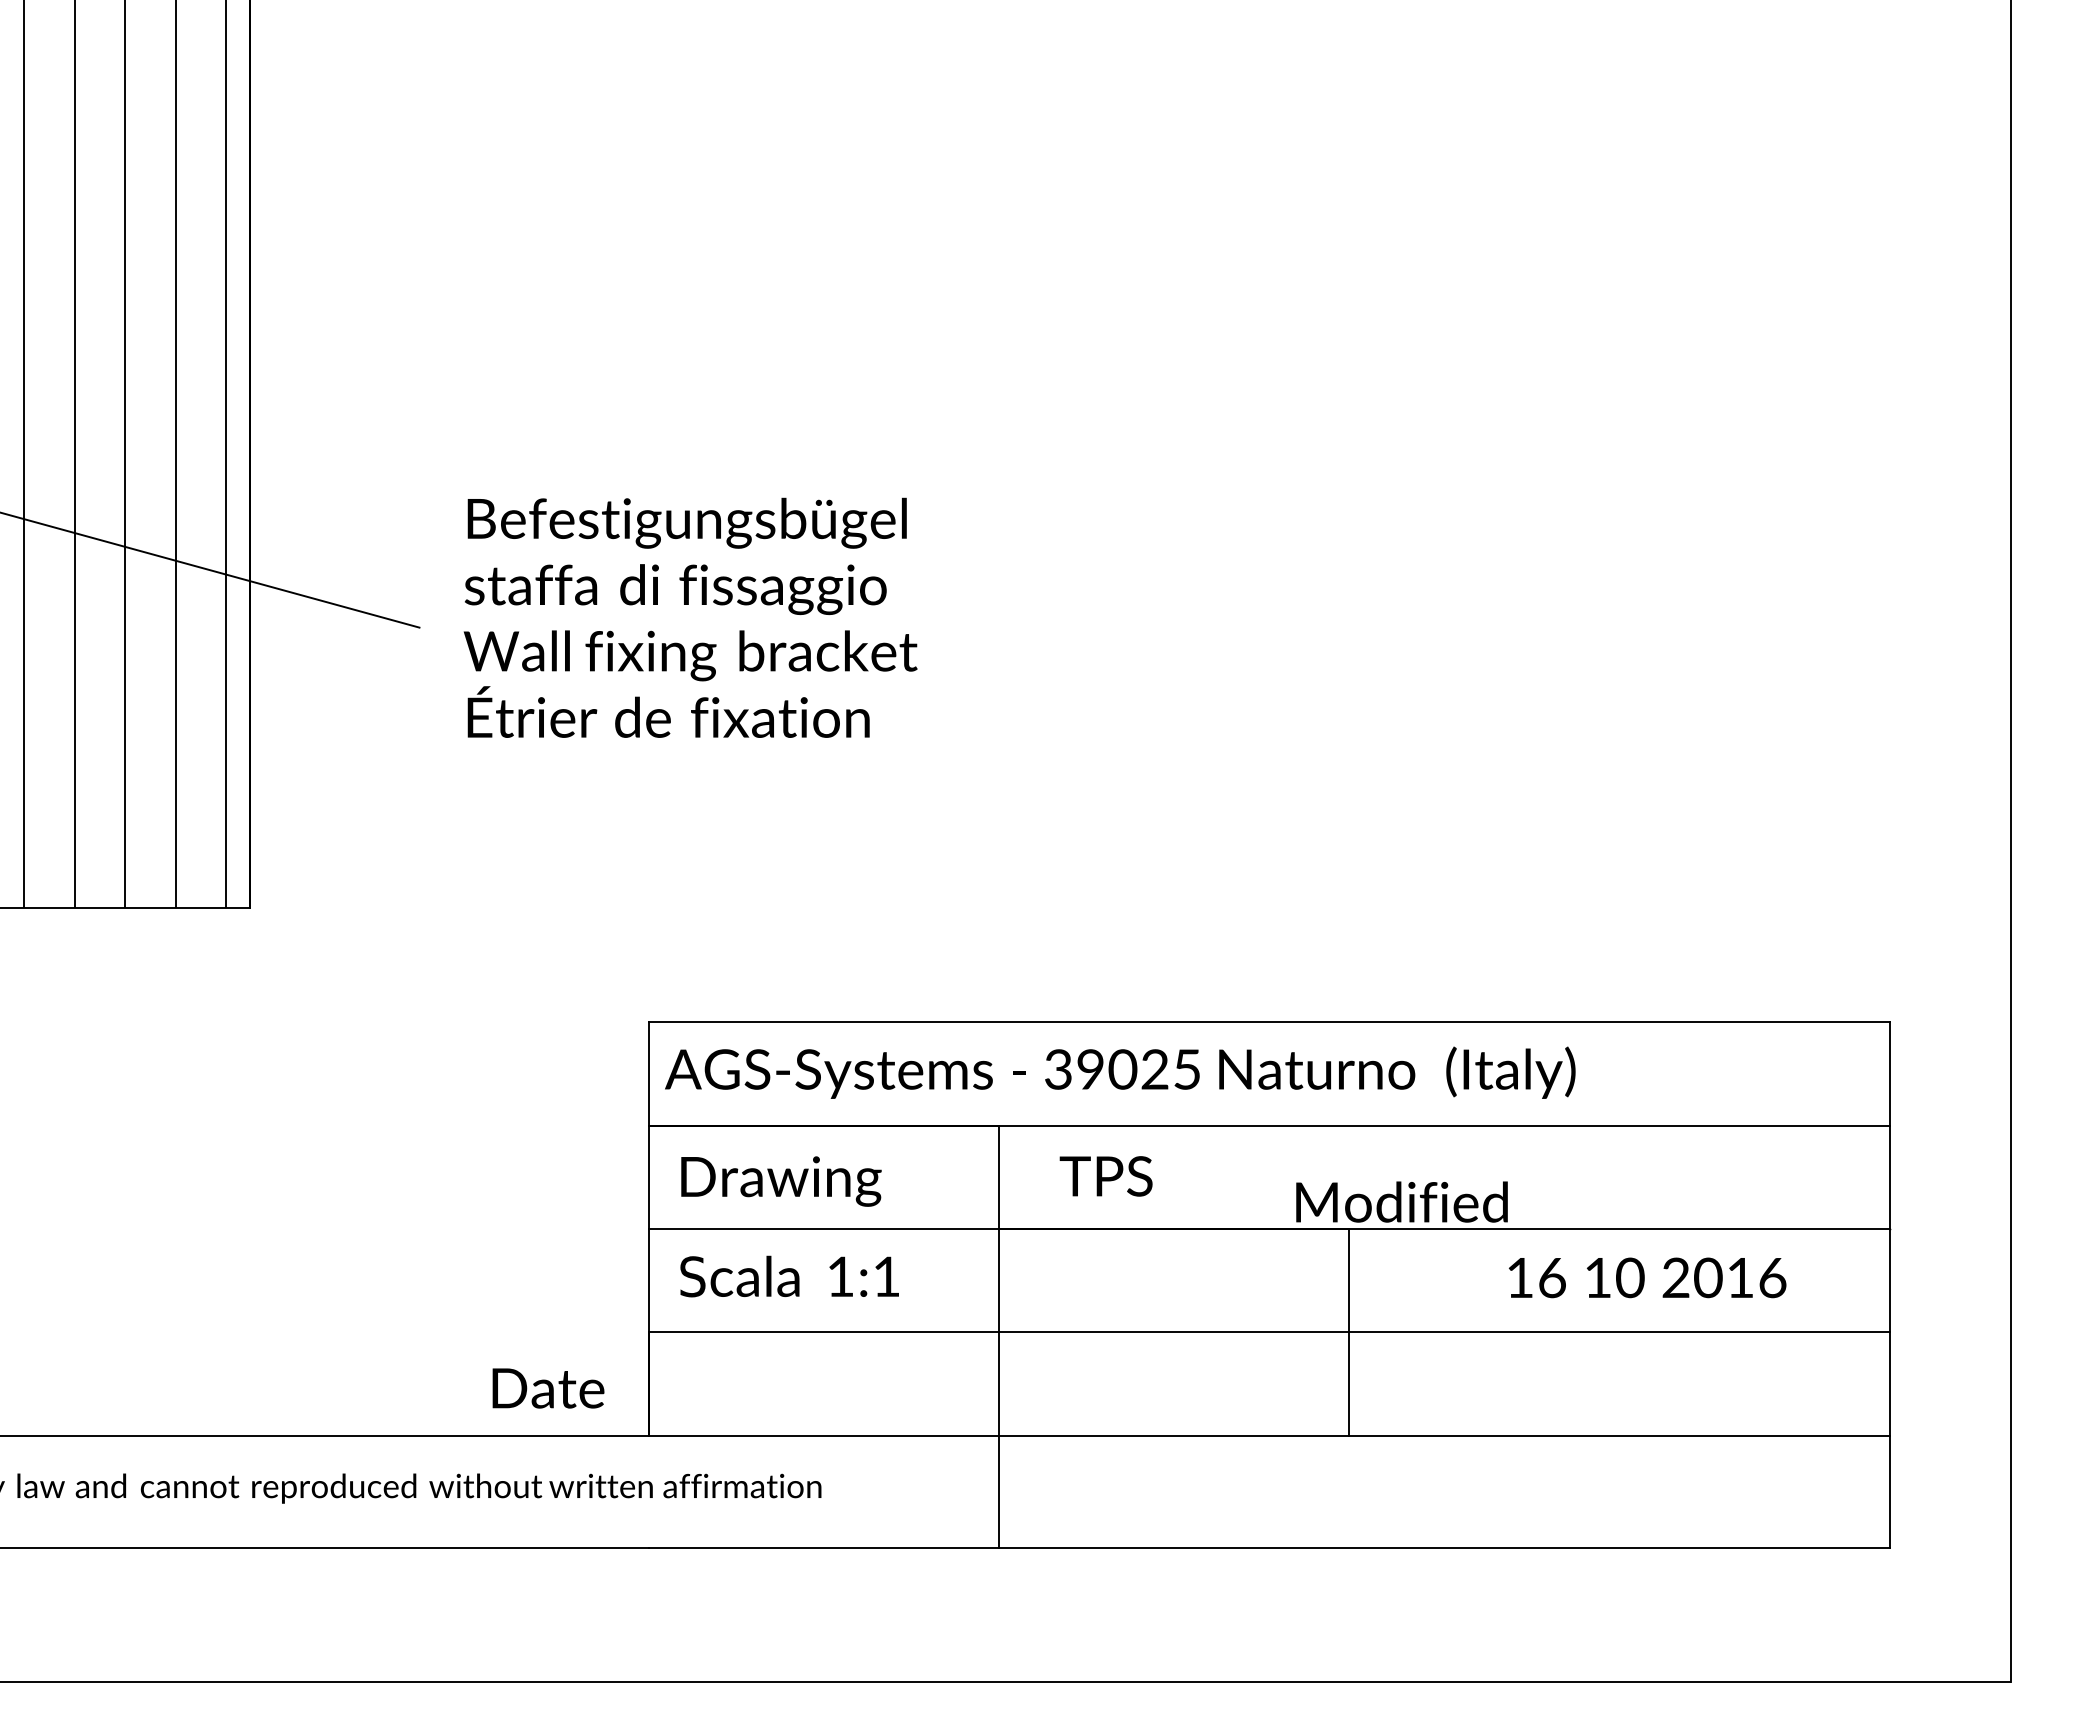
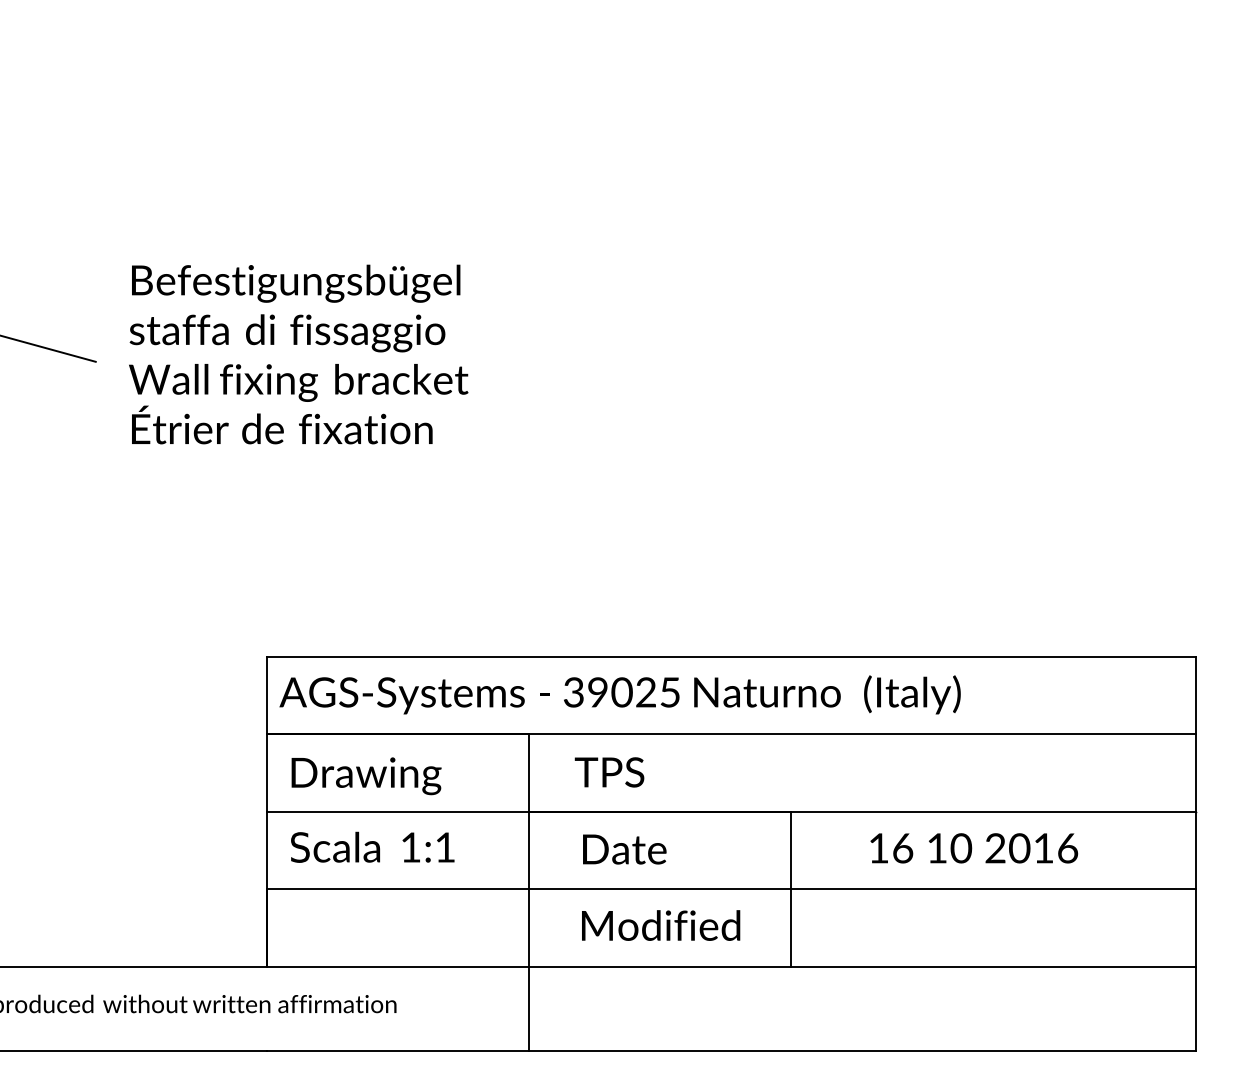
text: (1401, 1201) -> (660, 925), moved
text: (1647, 1277) -> (974, 848), moved
text: (548, 1388) -> (624, 849), moved

